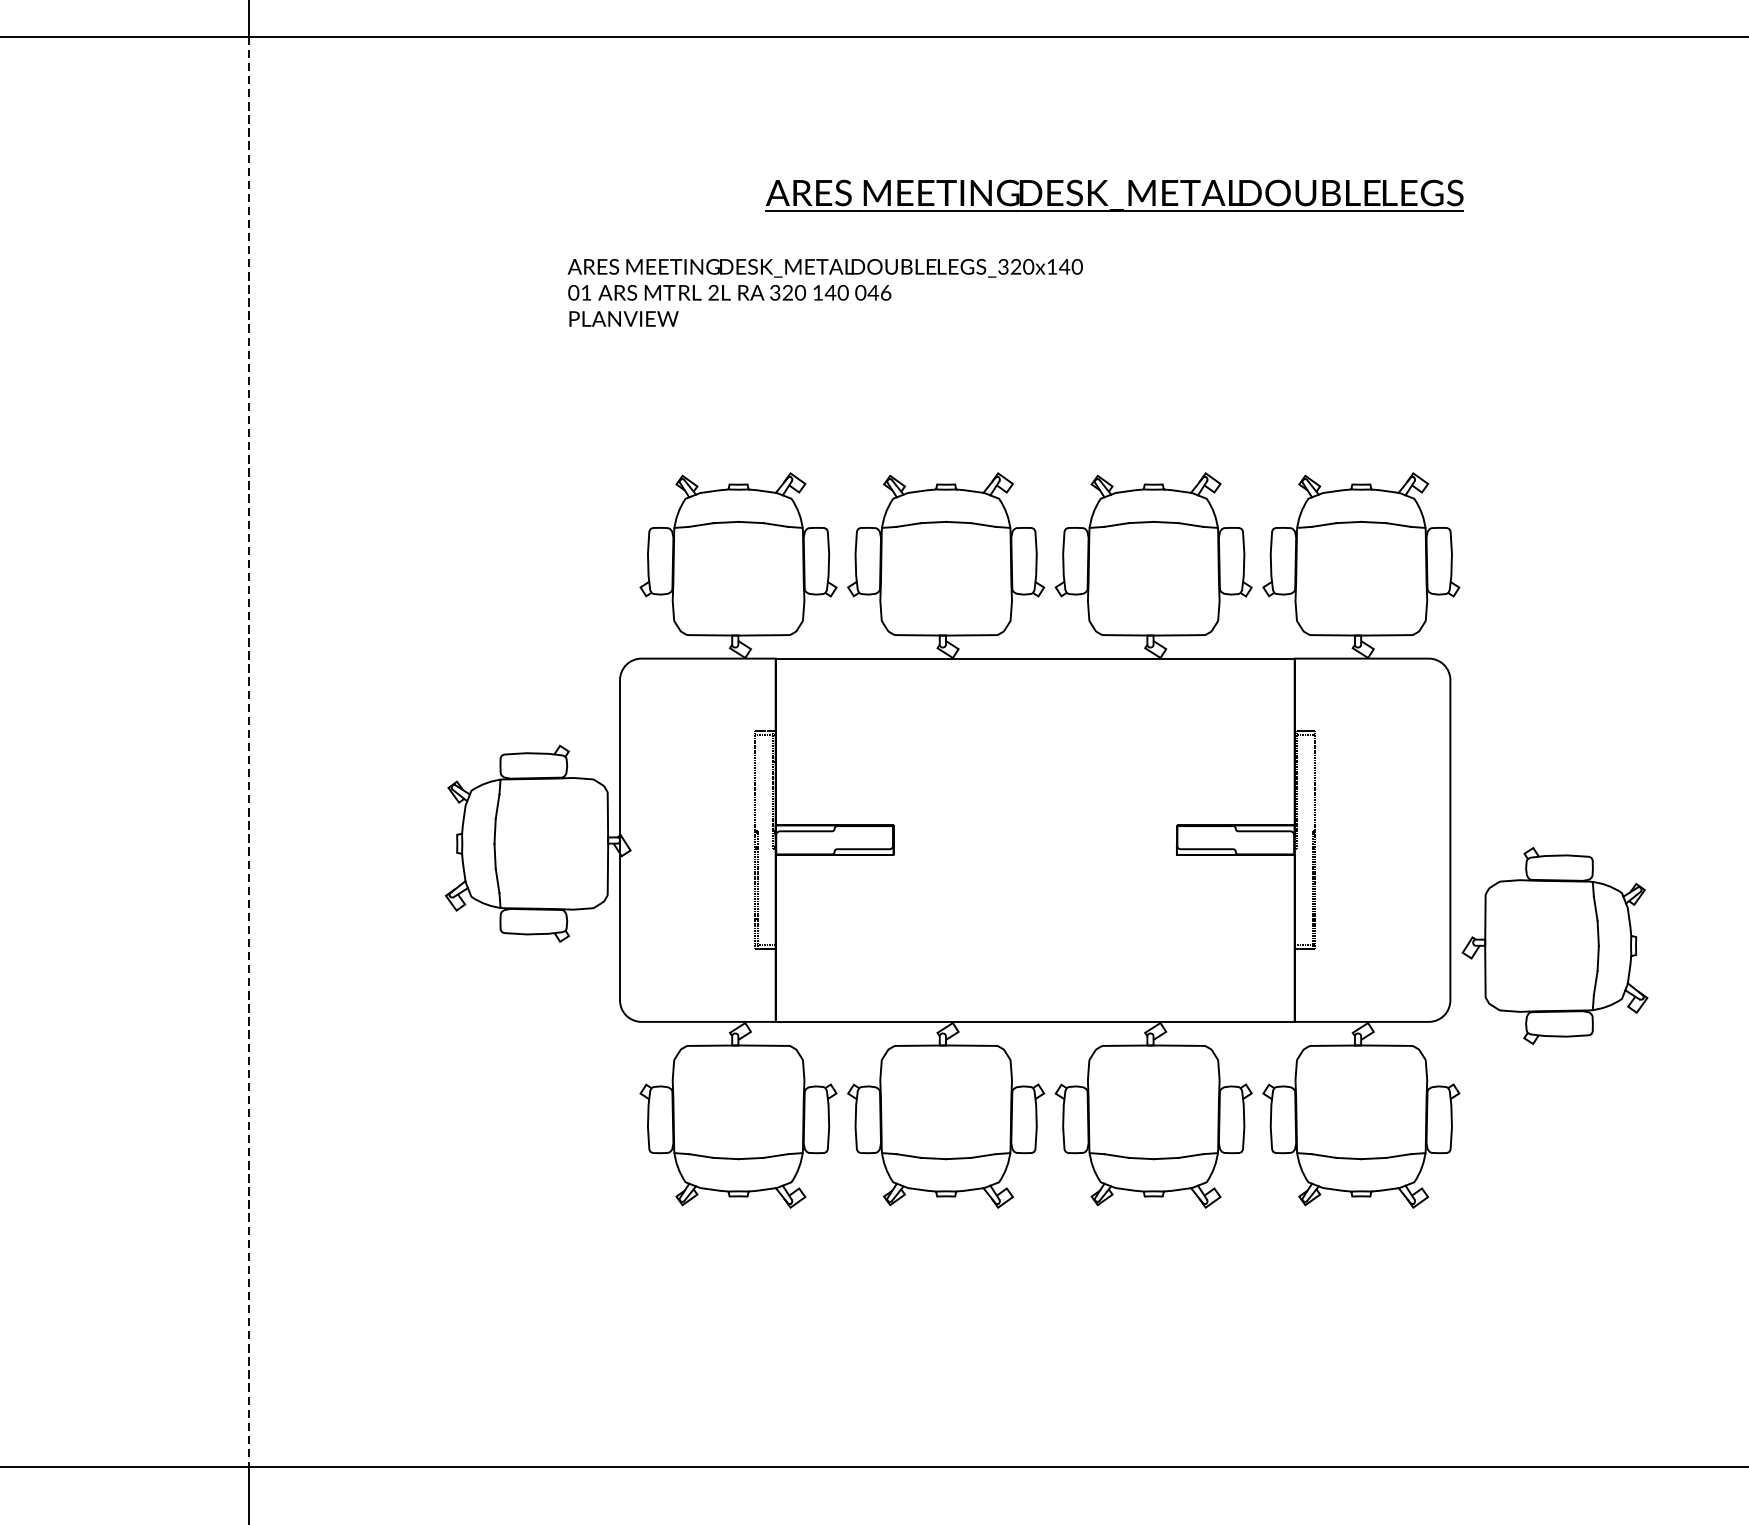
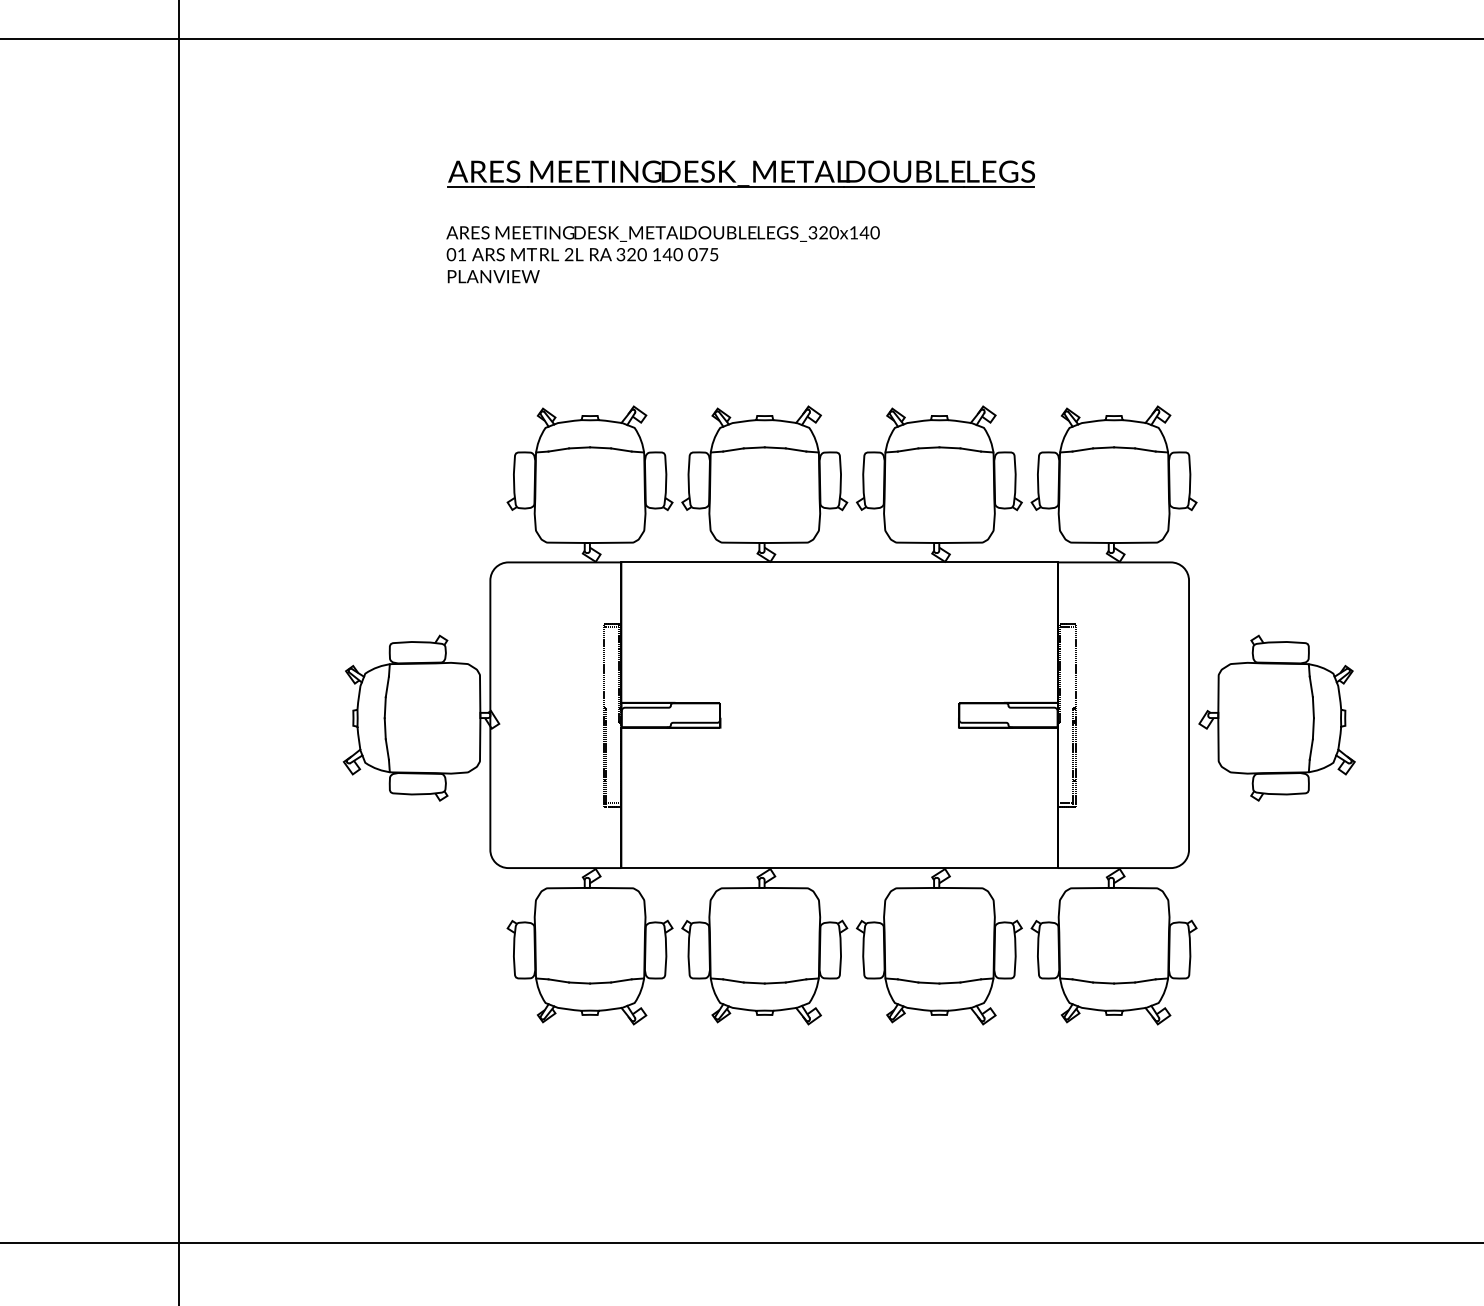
part: (1105, 201) -> (733, 178), moved
text: (879, 292) -> (708, 254), 046 -> 075
line: (249, 751) -> (178, 640), dashed -> solid
part: (1554, 945) -> (1276, 717), moved

